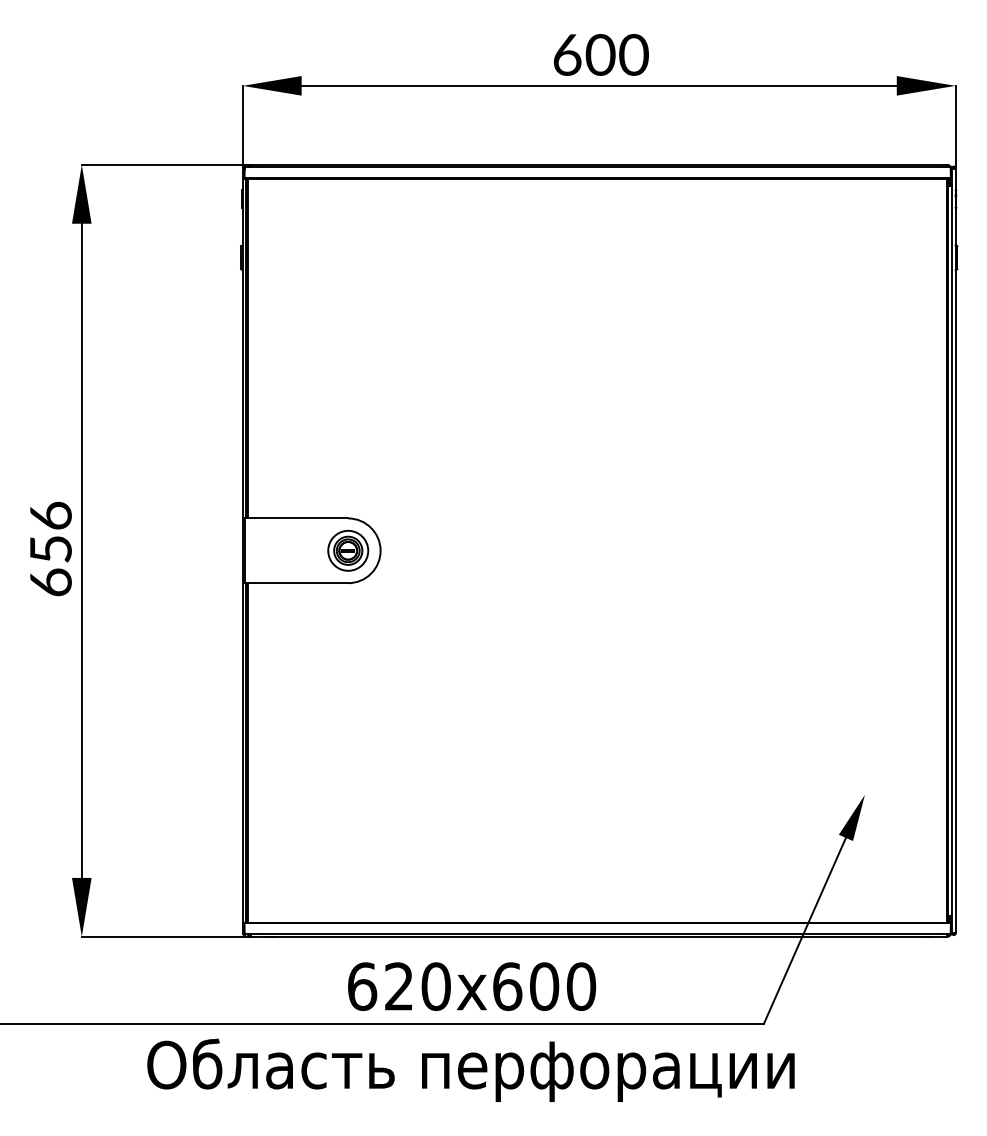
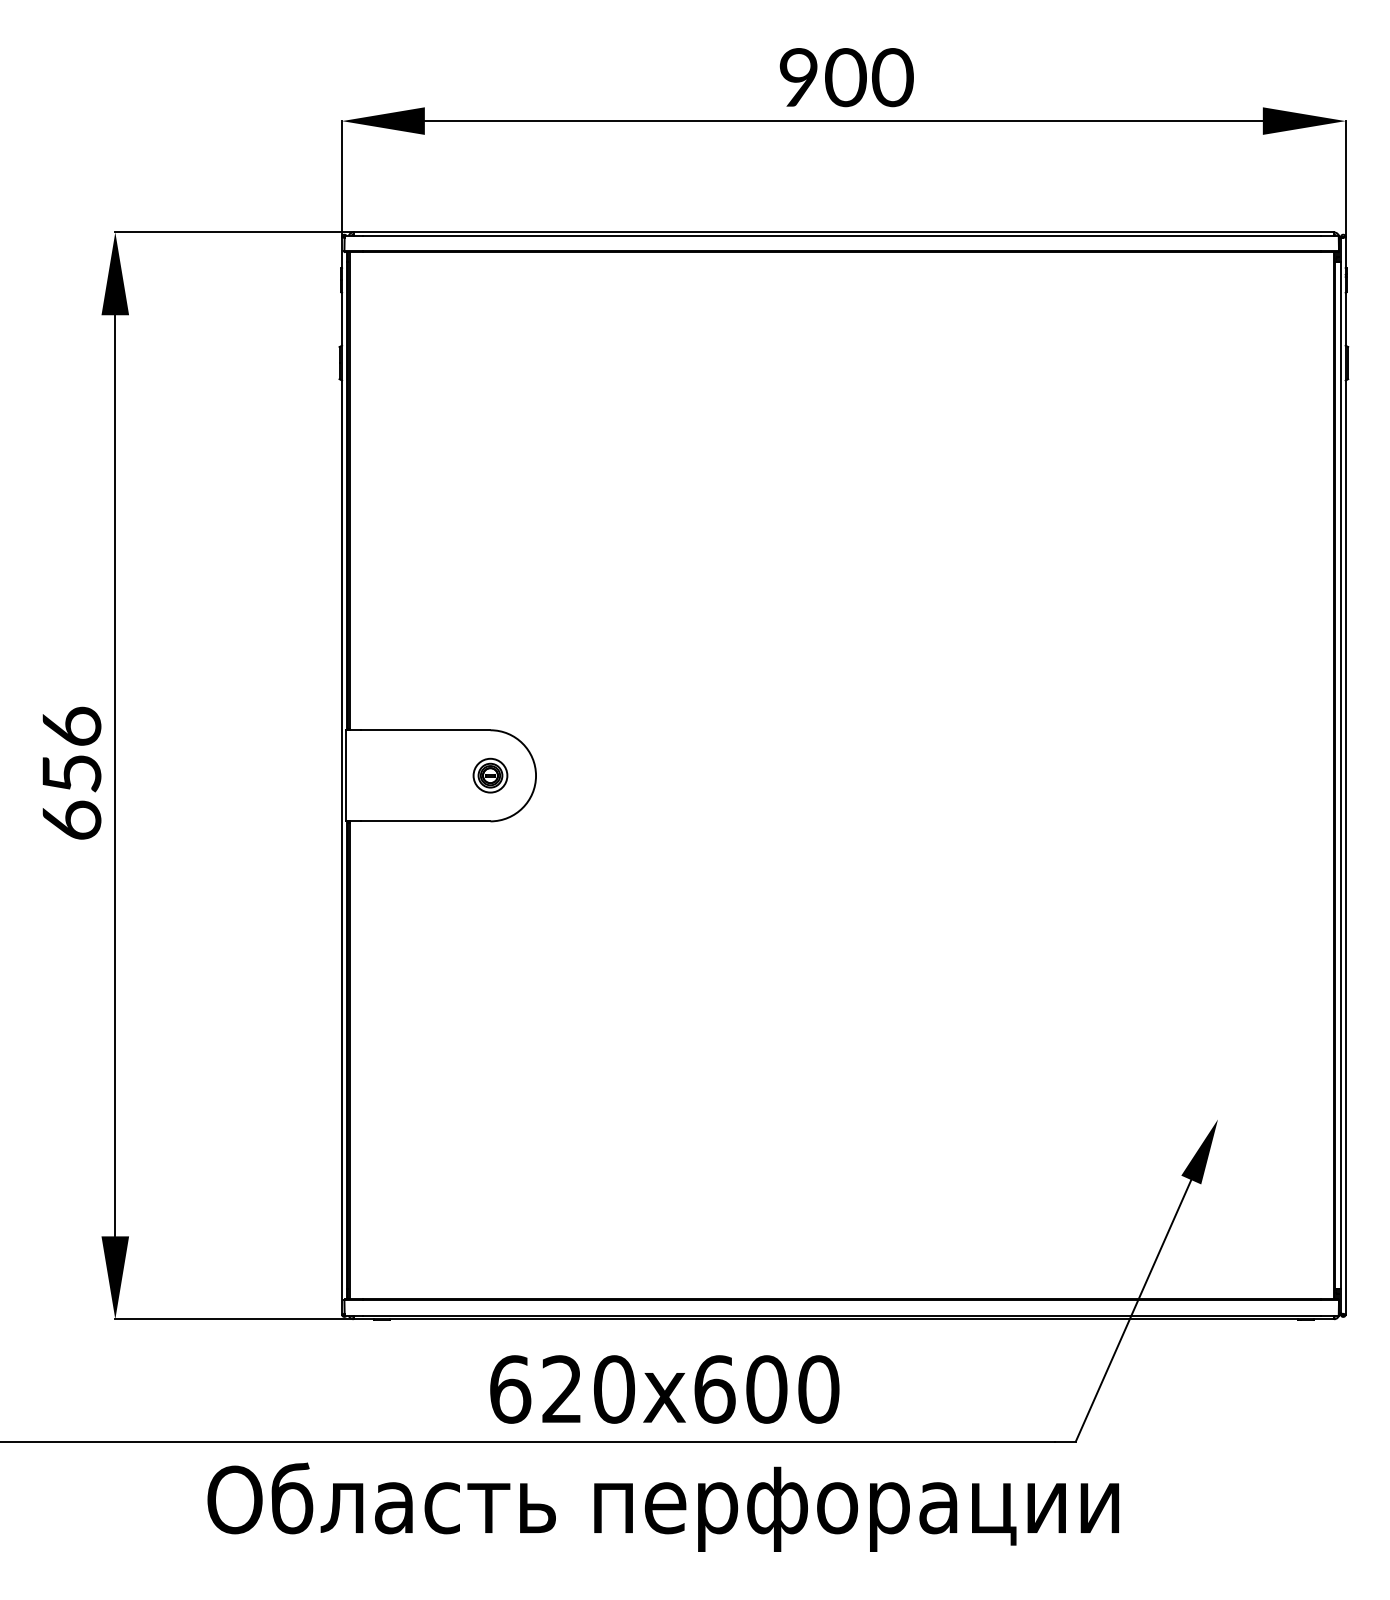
text: (567, 54) -> (798, 77), 600 -> 900
part: (348, 550) -> (490, 775), size x0.6

